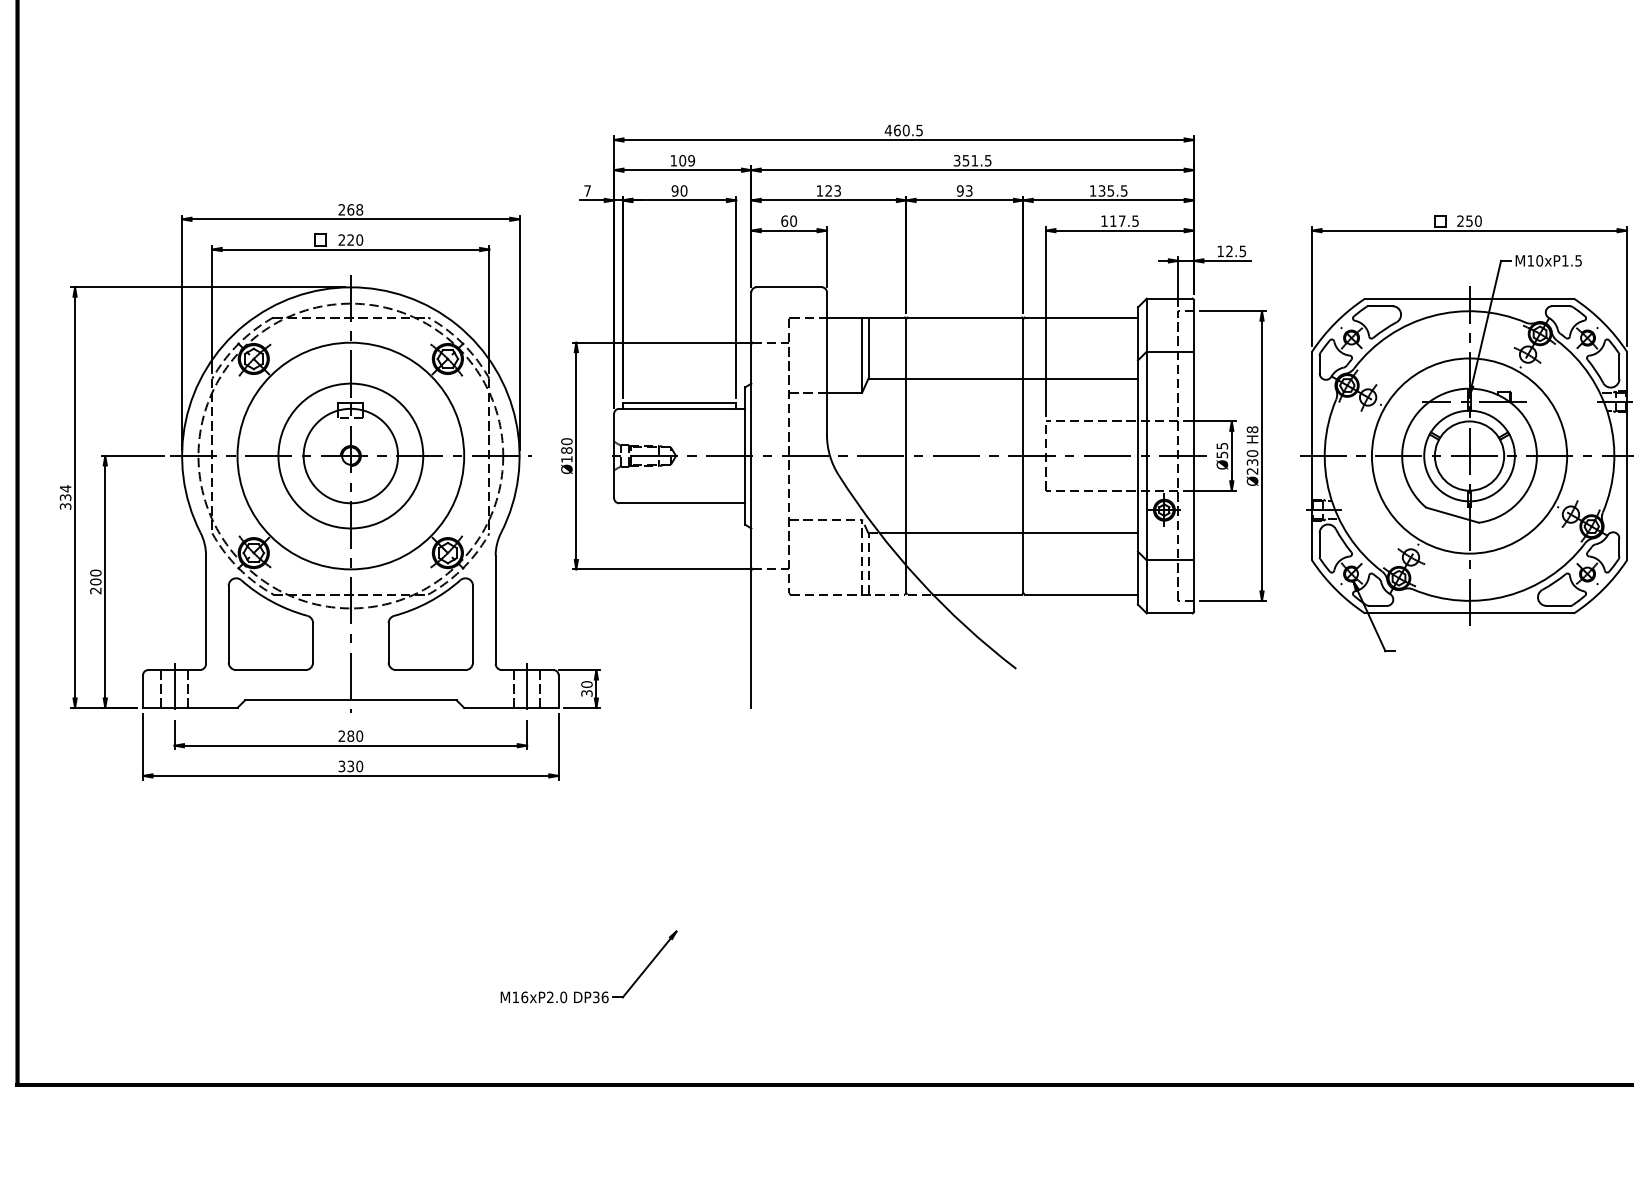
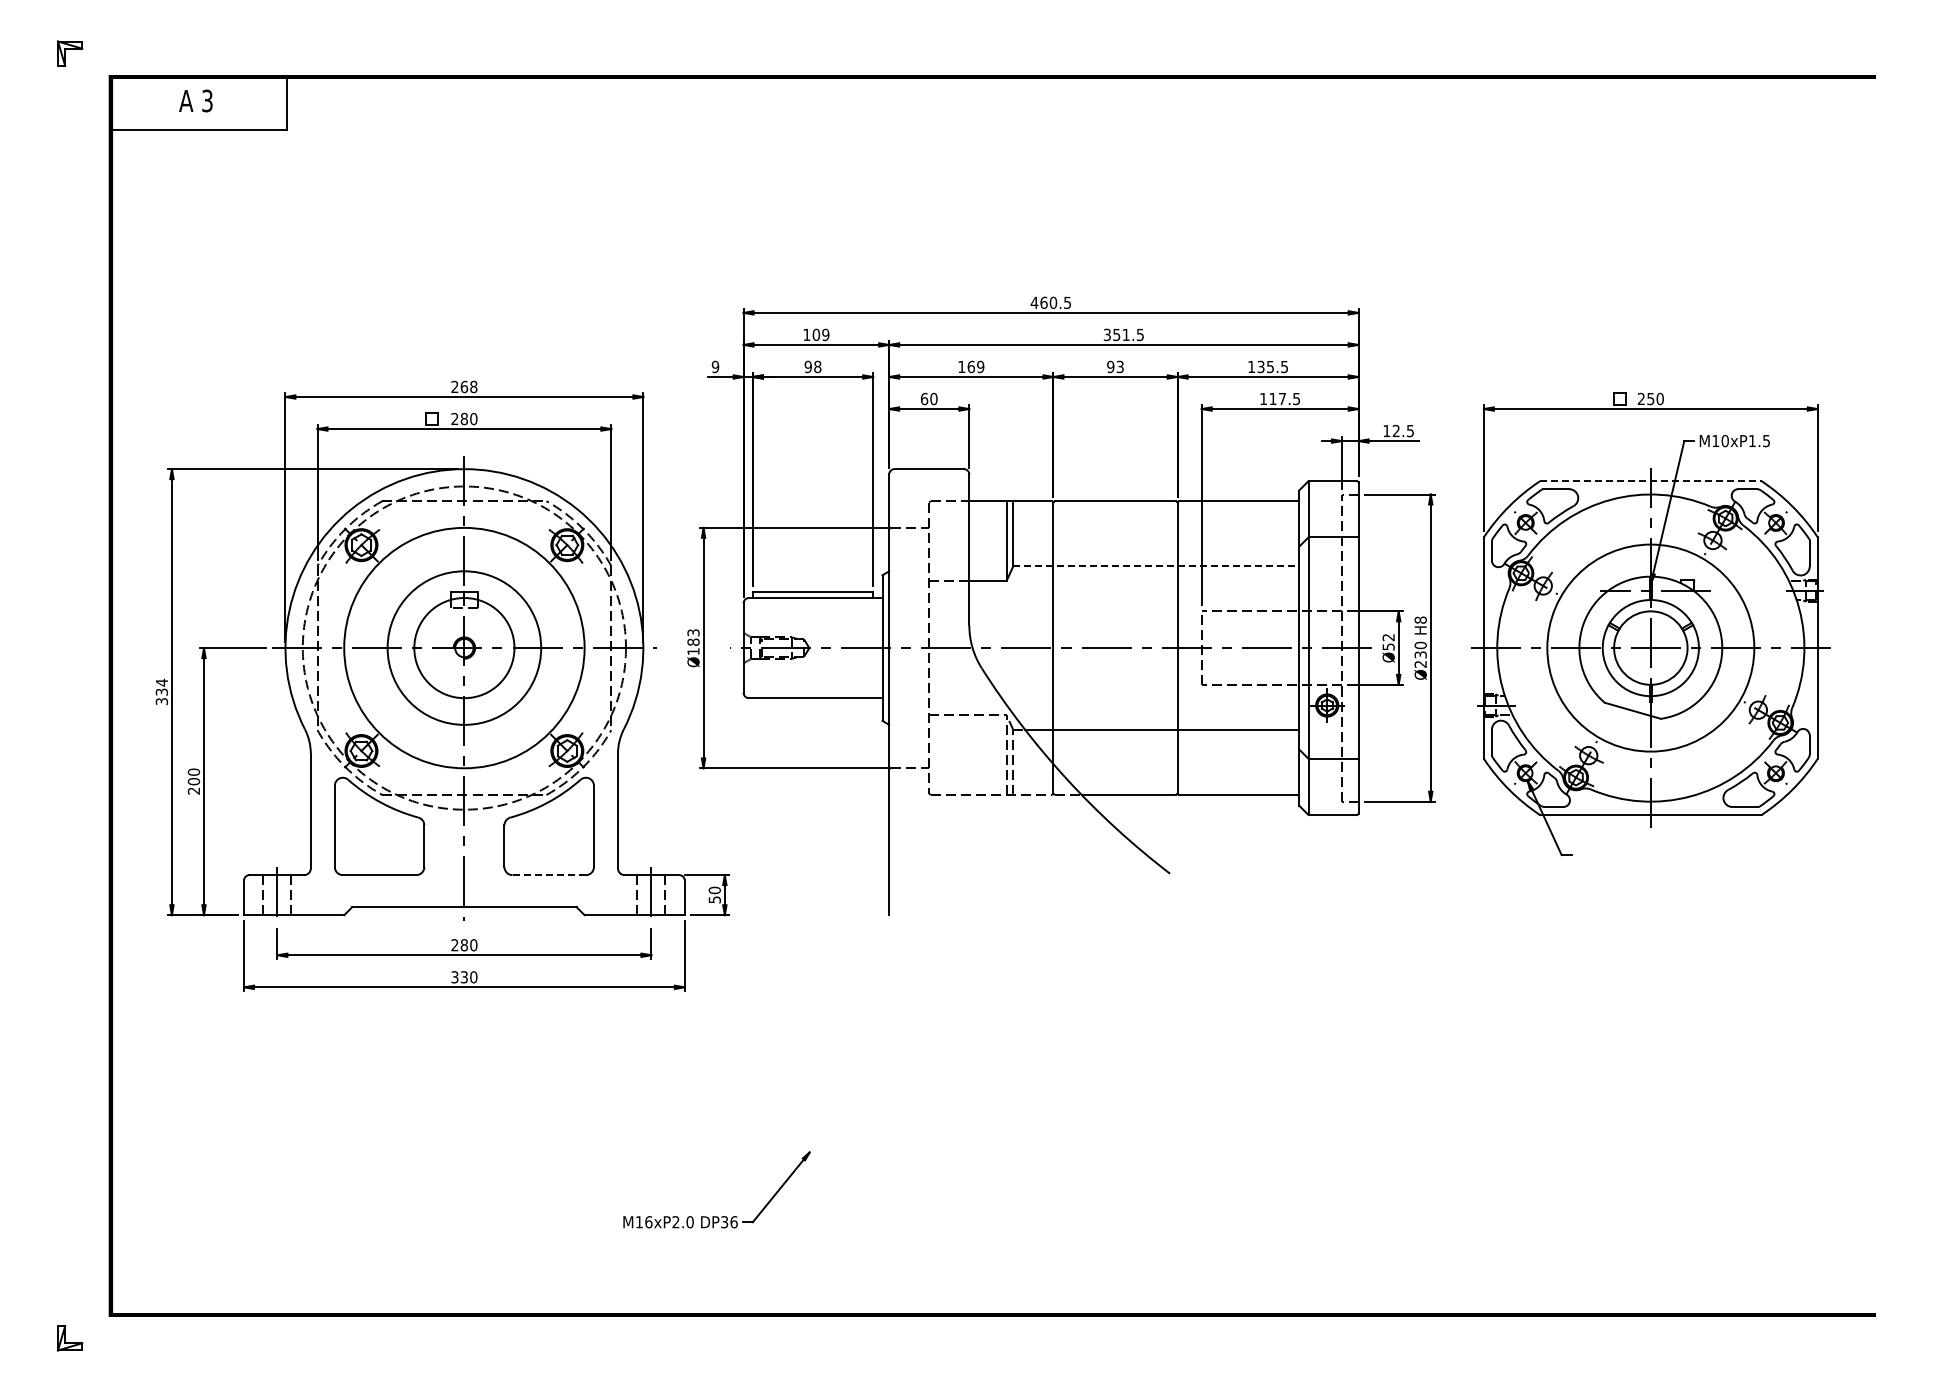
text: (587, 190) -> (715, 366), 7 -> 9
text: (683, 190) -> (817, 366), 90 -> 98
text: (832, 190) -> (975, 366), 123 -> 169
text: (350, 240) -> (463, 419), 220 -> 280
line: (1469, 298) -> (1650, 481), solid -> dashed
line: (1003, 379) -> (1156, 566), solid -> dashed
text: (566, 441) -> (693, 632), Ø180 -> Ø183
text: (1222, 446) -> (1388, 637), Ø55 -> Ø52
line: (431, 670) -> (549, 875), solid -> dashed
text: (585, 693) -> (713, 899), 30 -> 50

